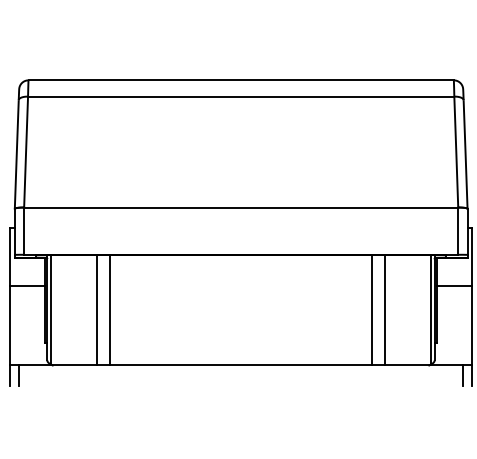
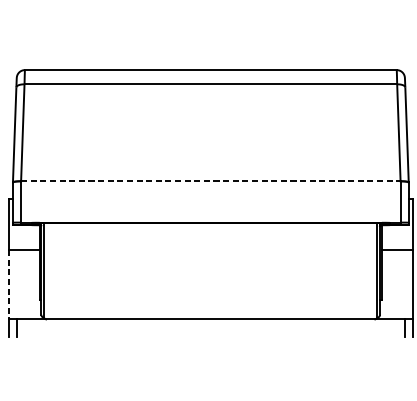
line: (241, 207) -> (211, 181), solid -> dashed
line: (96, 310) -> (84, 271), removed
line: (110, 310) -> (96, 271), removed
line: (371, 310) -> (324, 271), removed
line: (385, 310) -> (337, 271), removed
line: (9, 325) -> (8, 284), solid -> dashed

